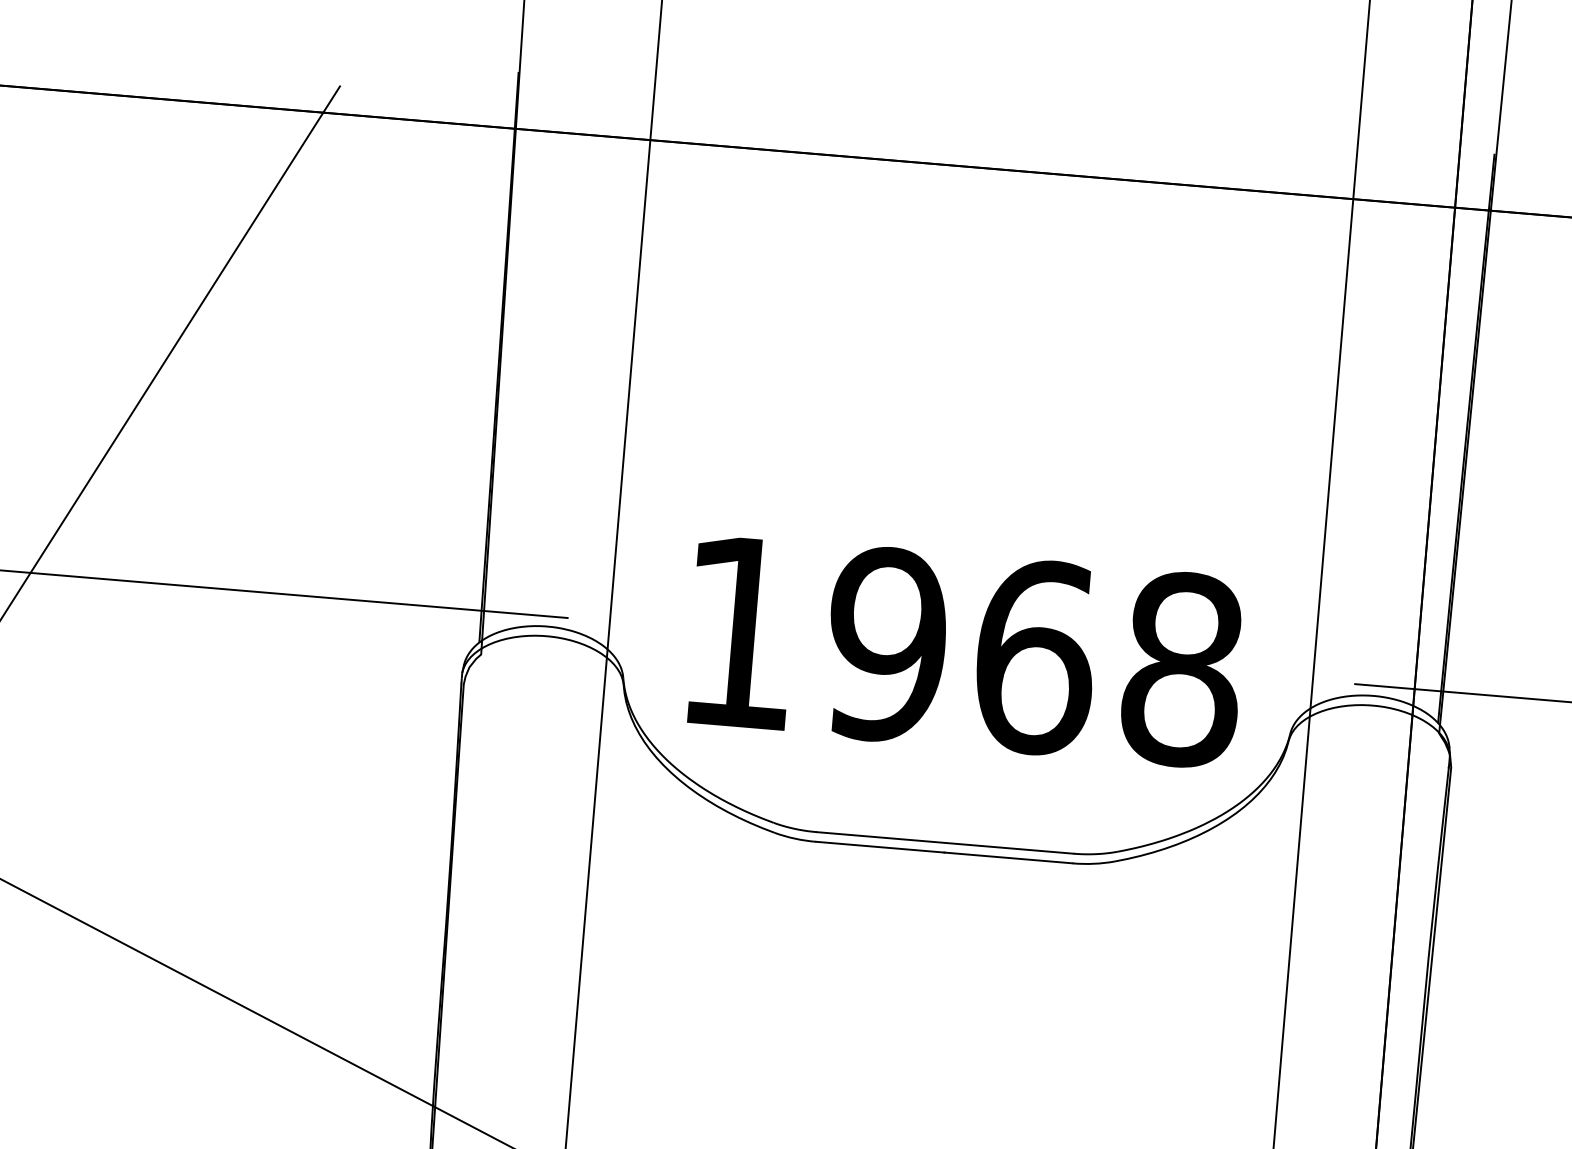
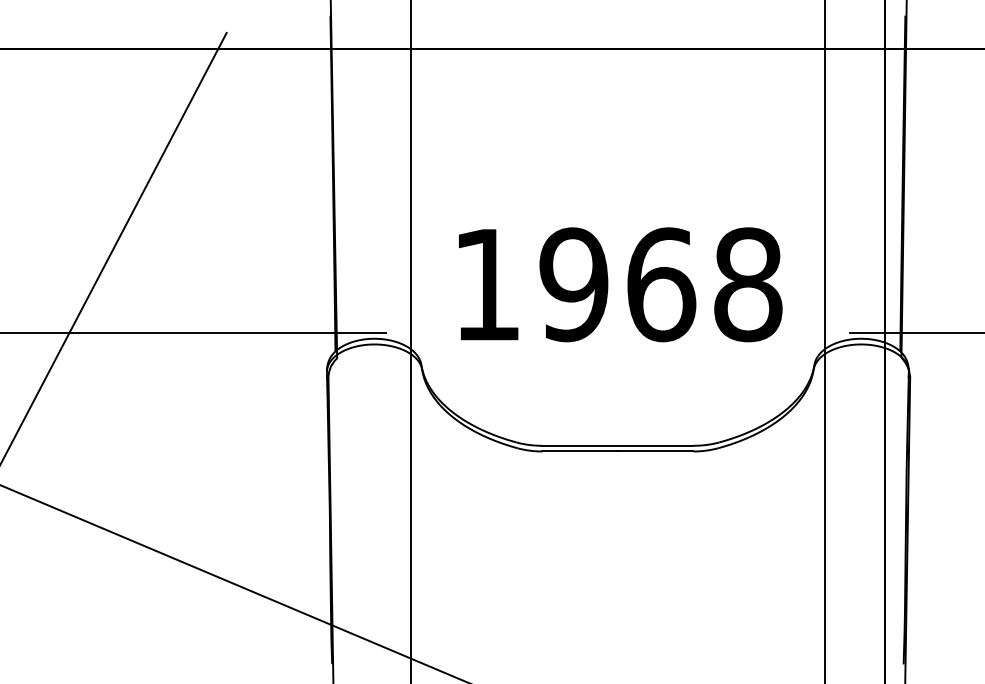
text: (965, 650) -> (620, 284), moved

